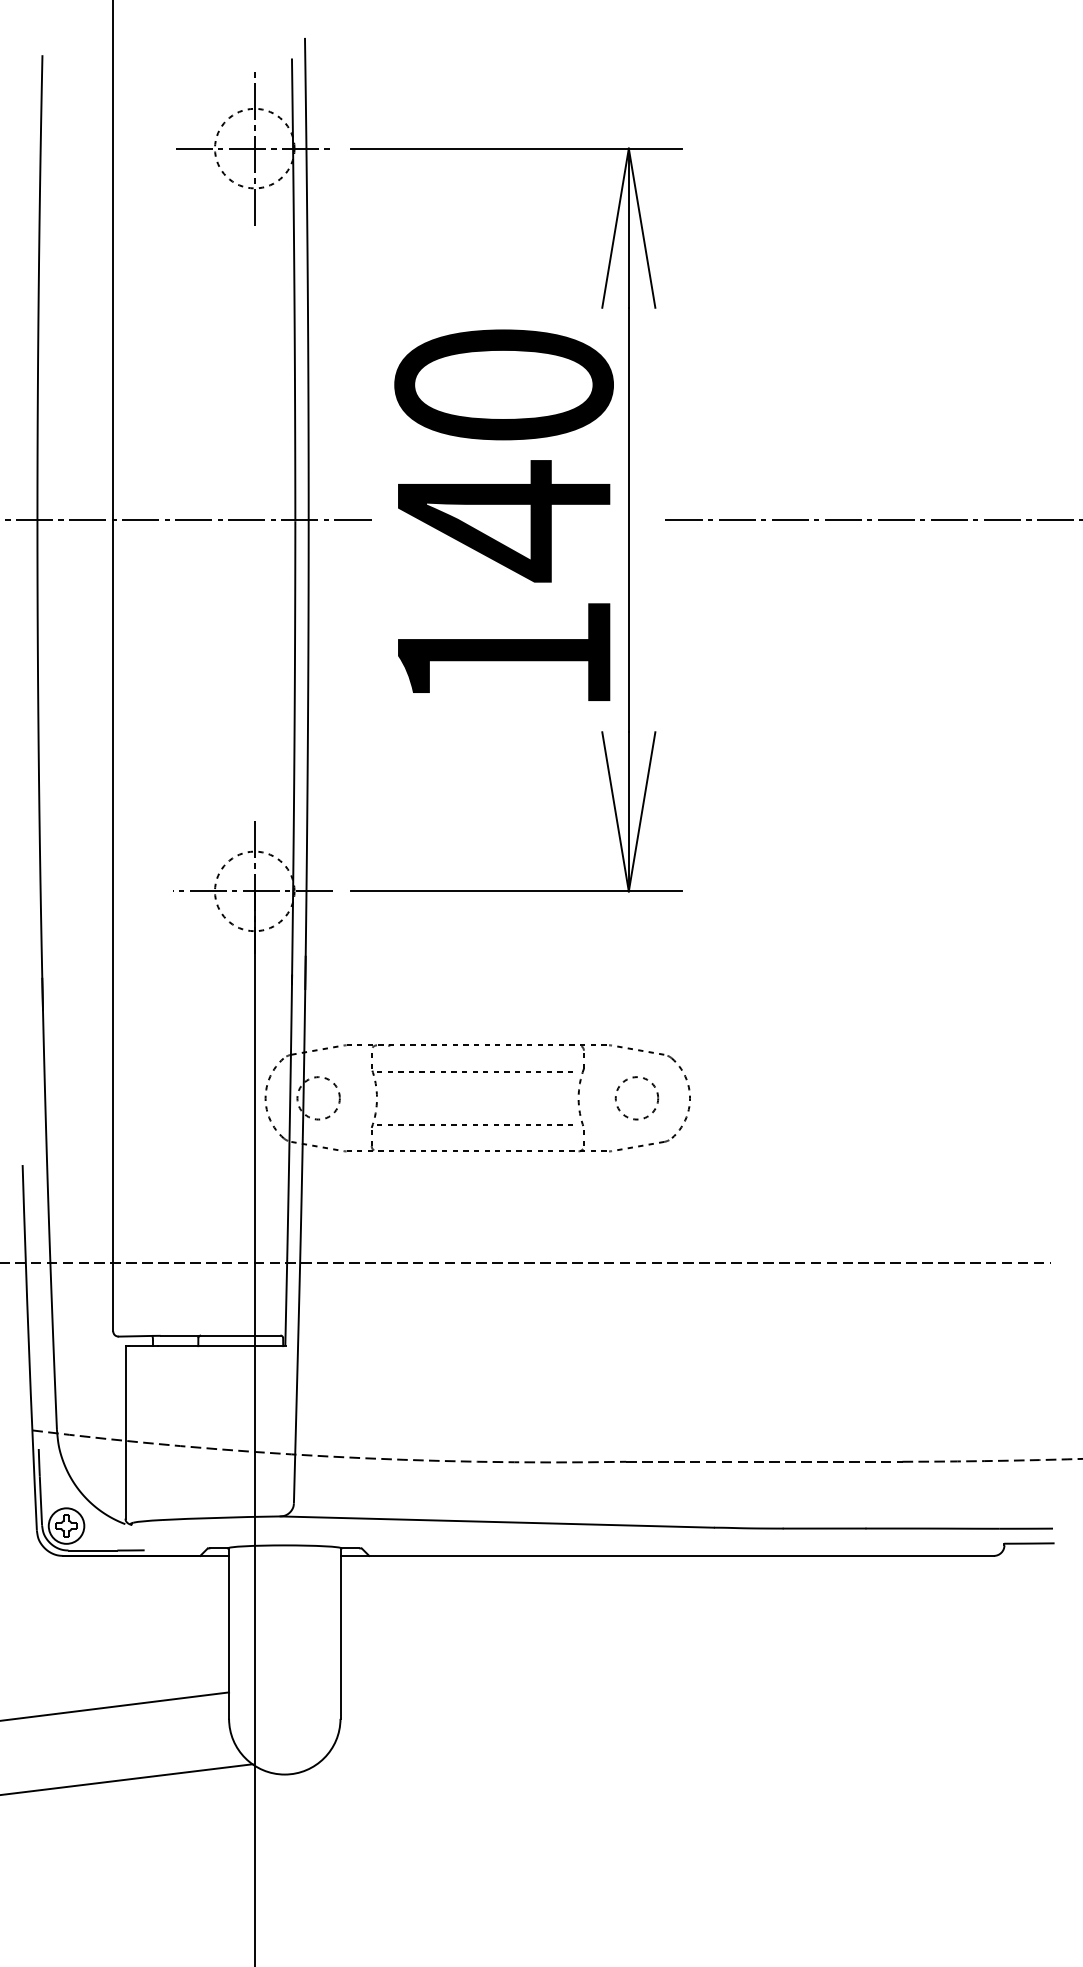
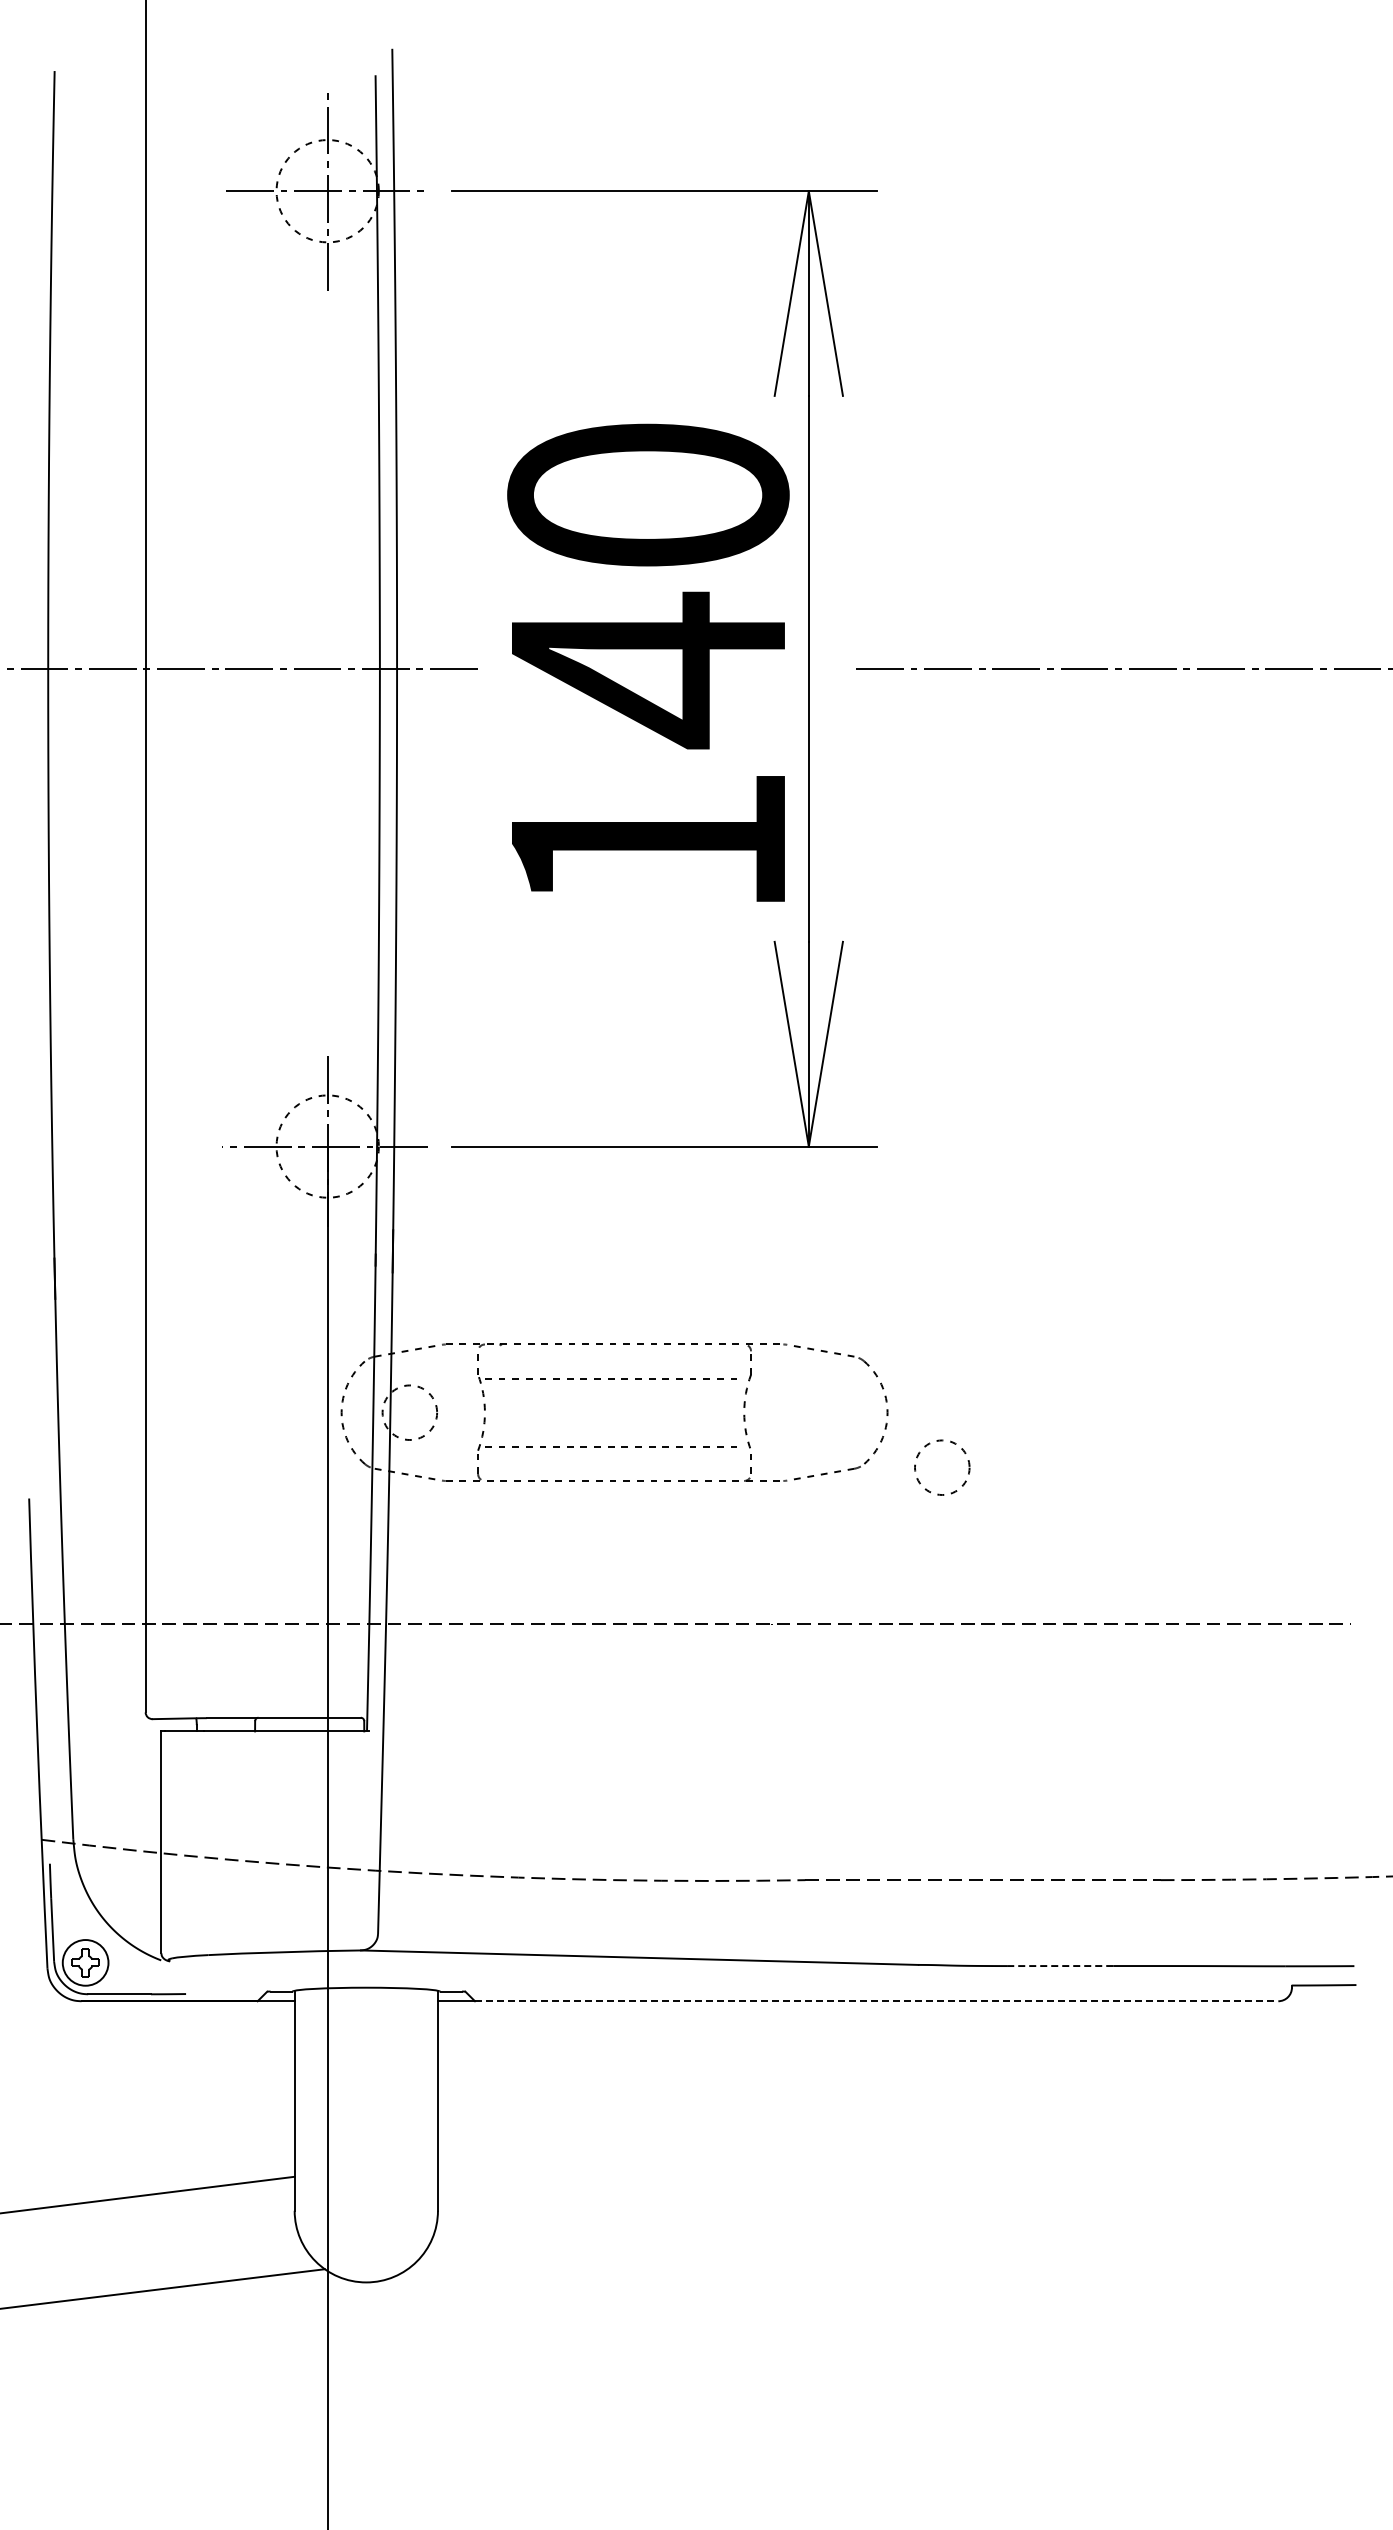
circle: (637, 1098) -> (942, 1467), moved
line: (824, 1528) -> (1060, 1966), solid -> dashed
line: (681, 1556) -> (876, 2001), solid -> dashed

